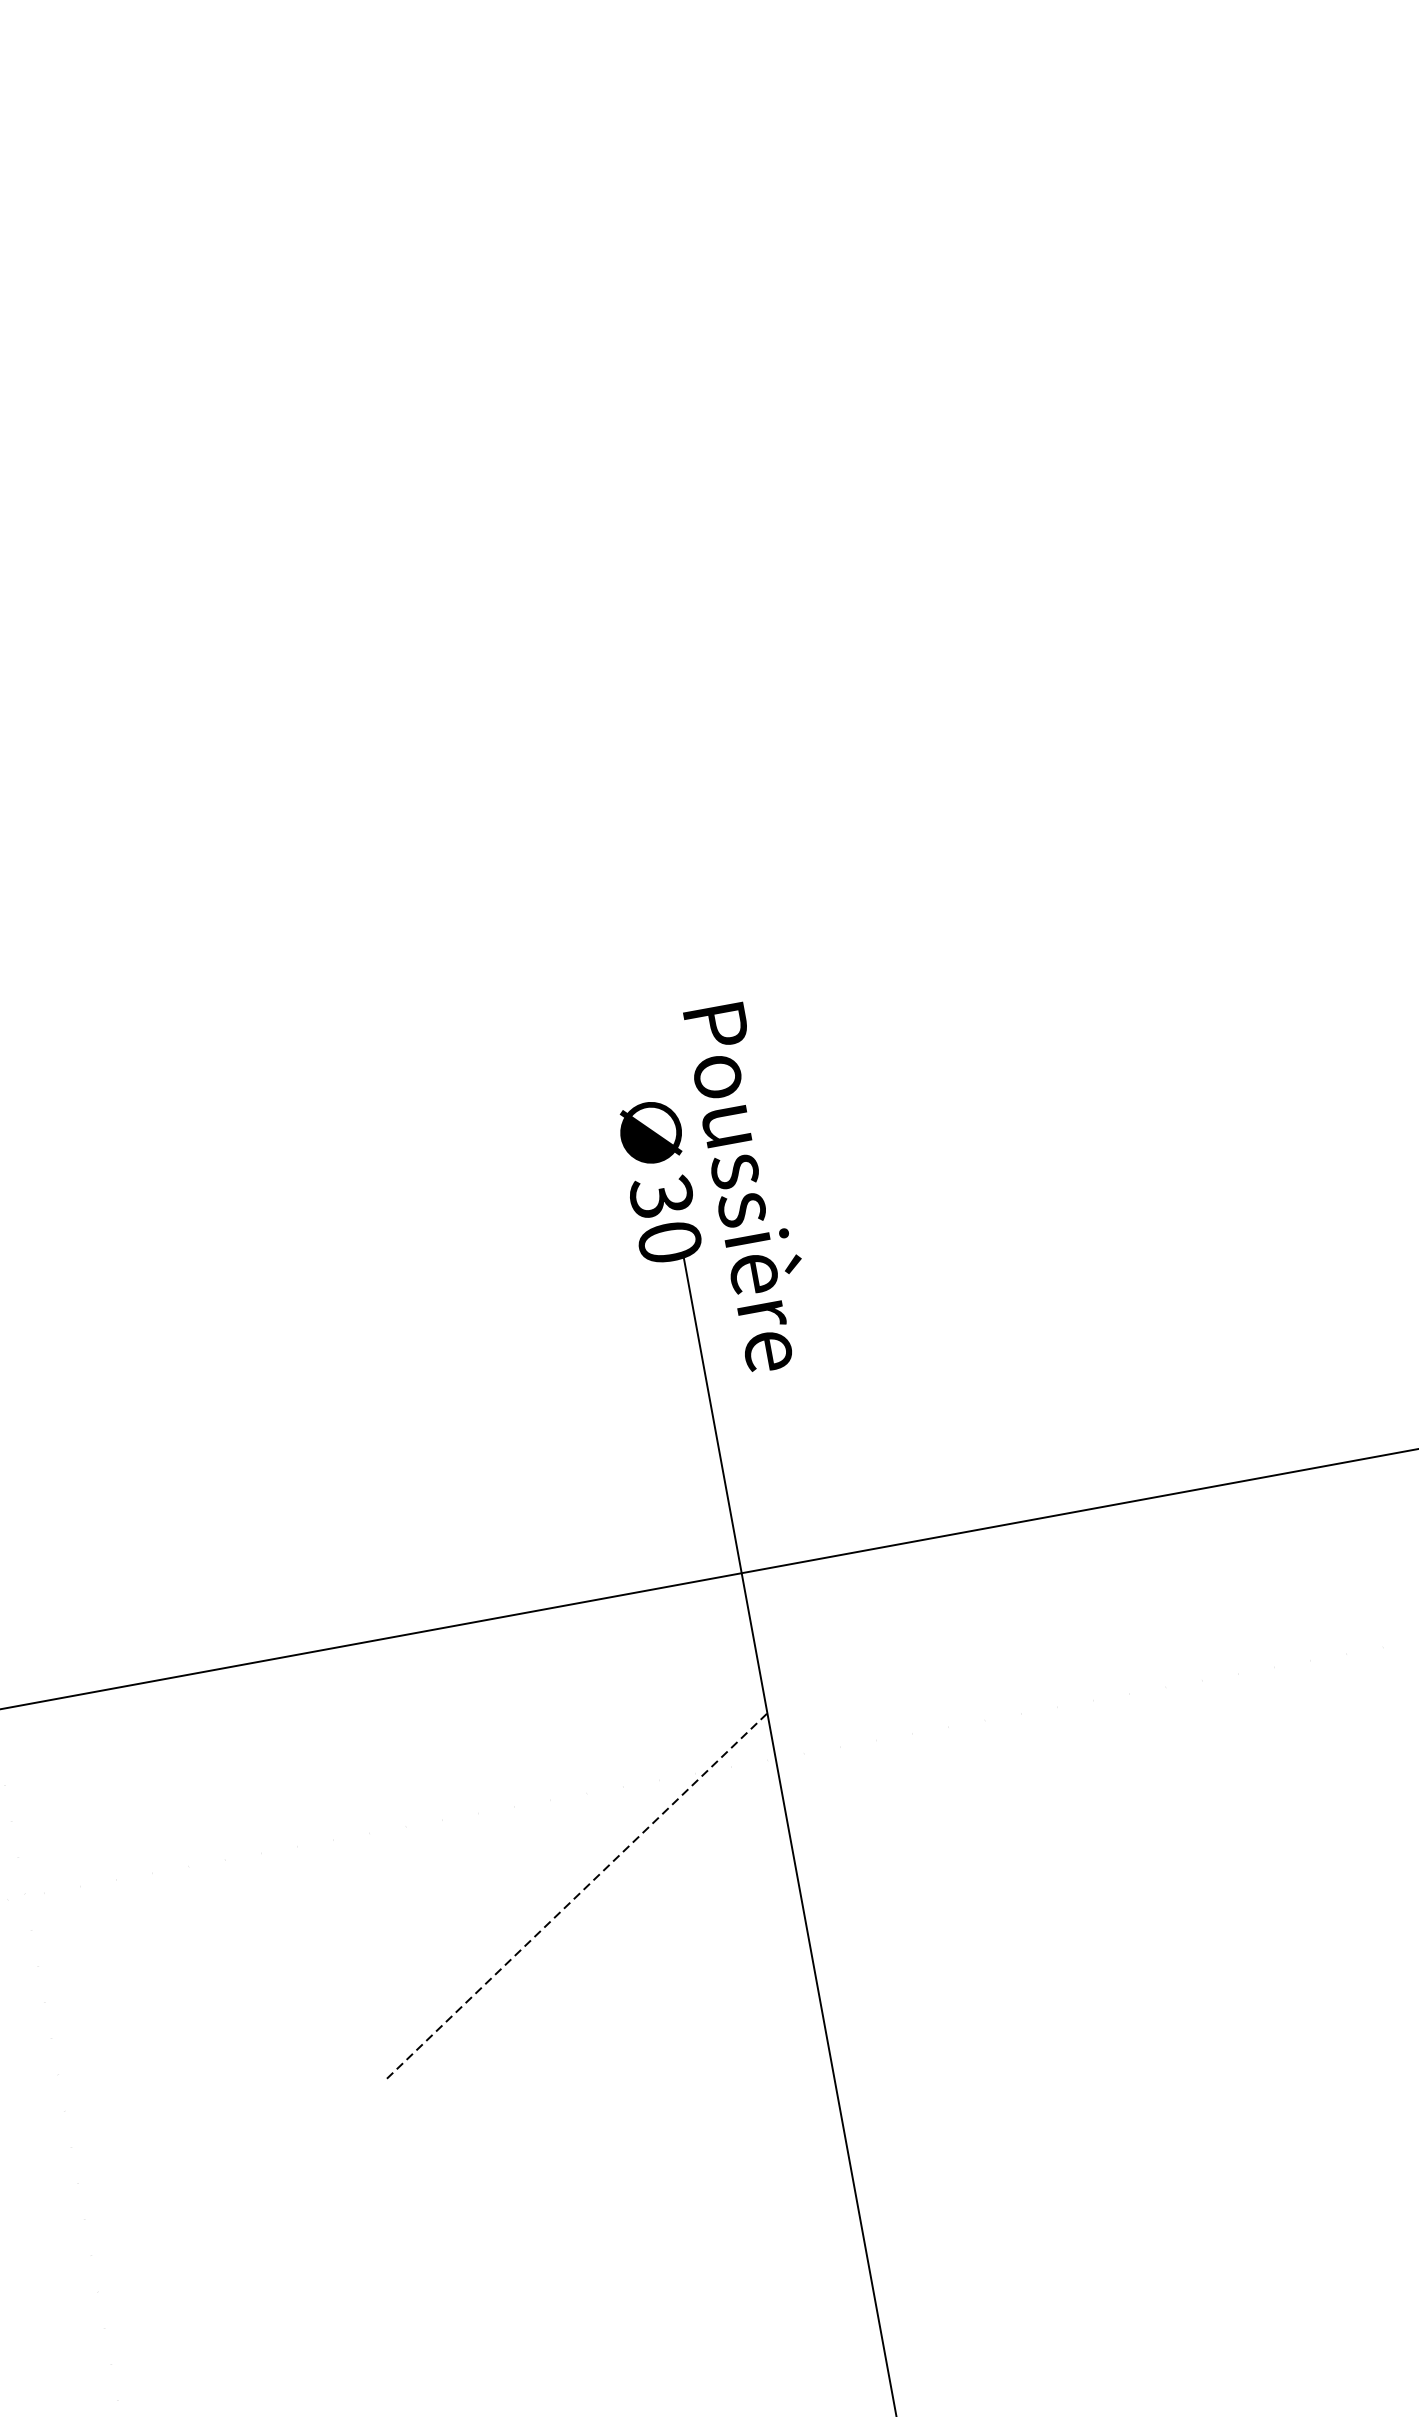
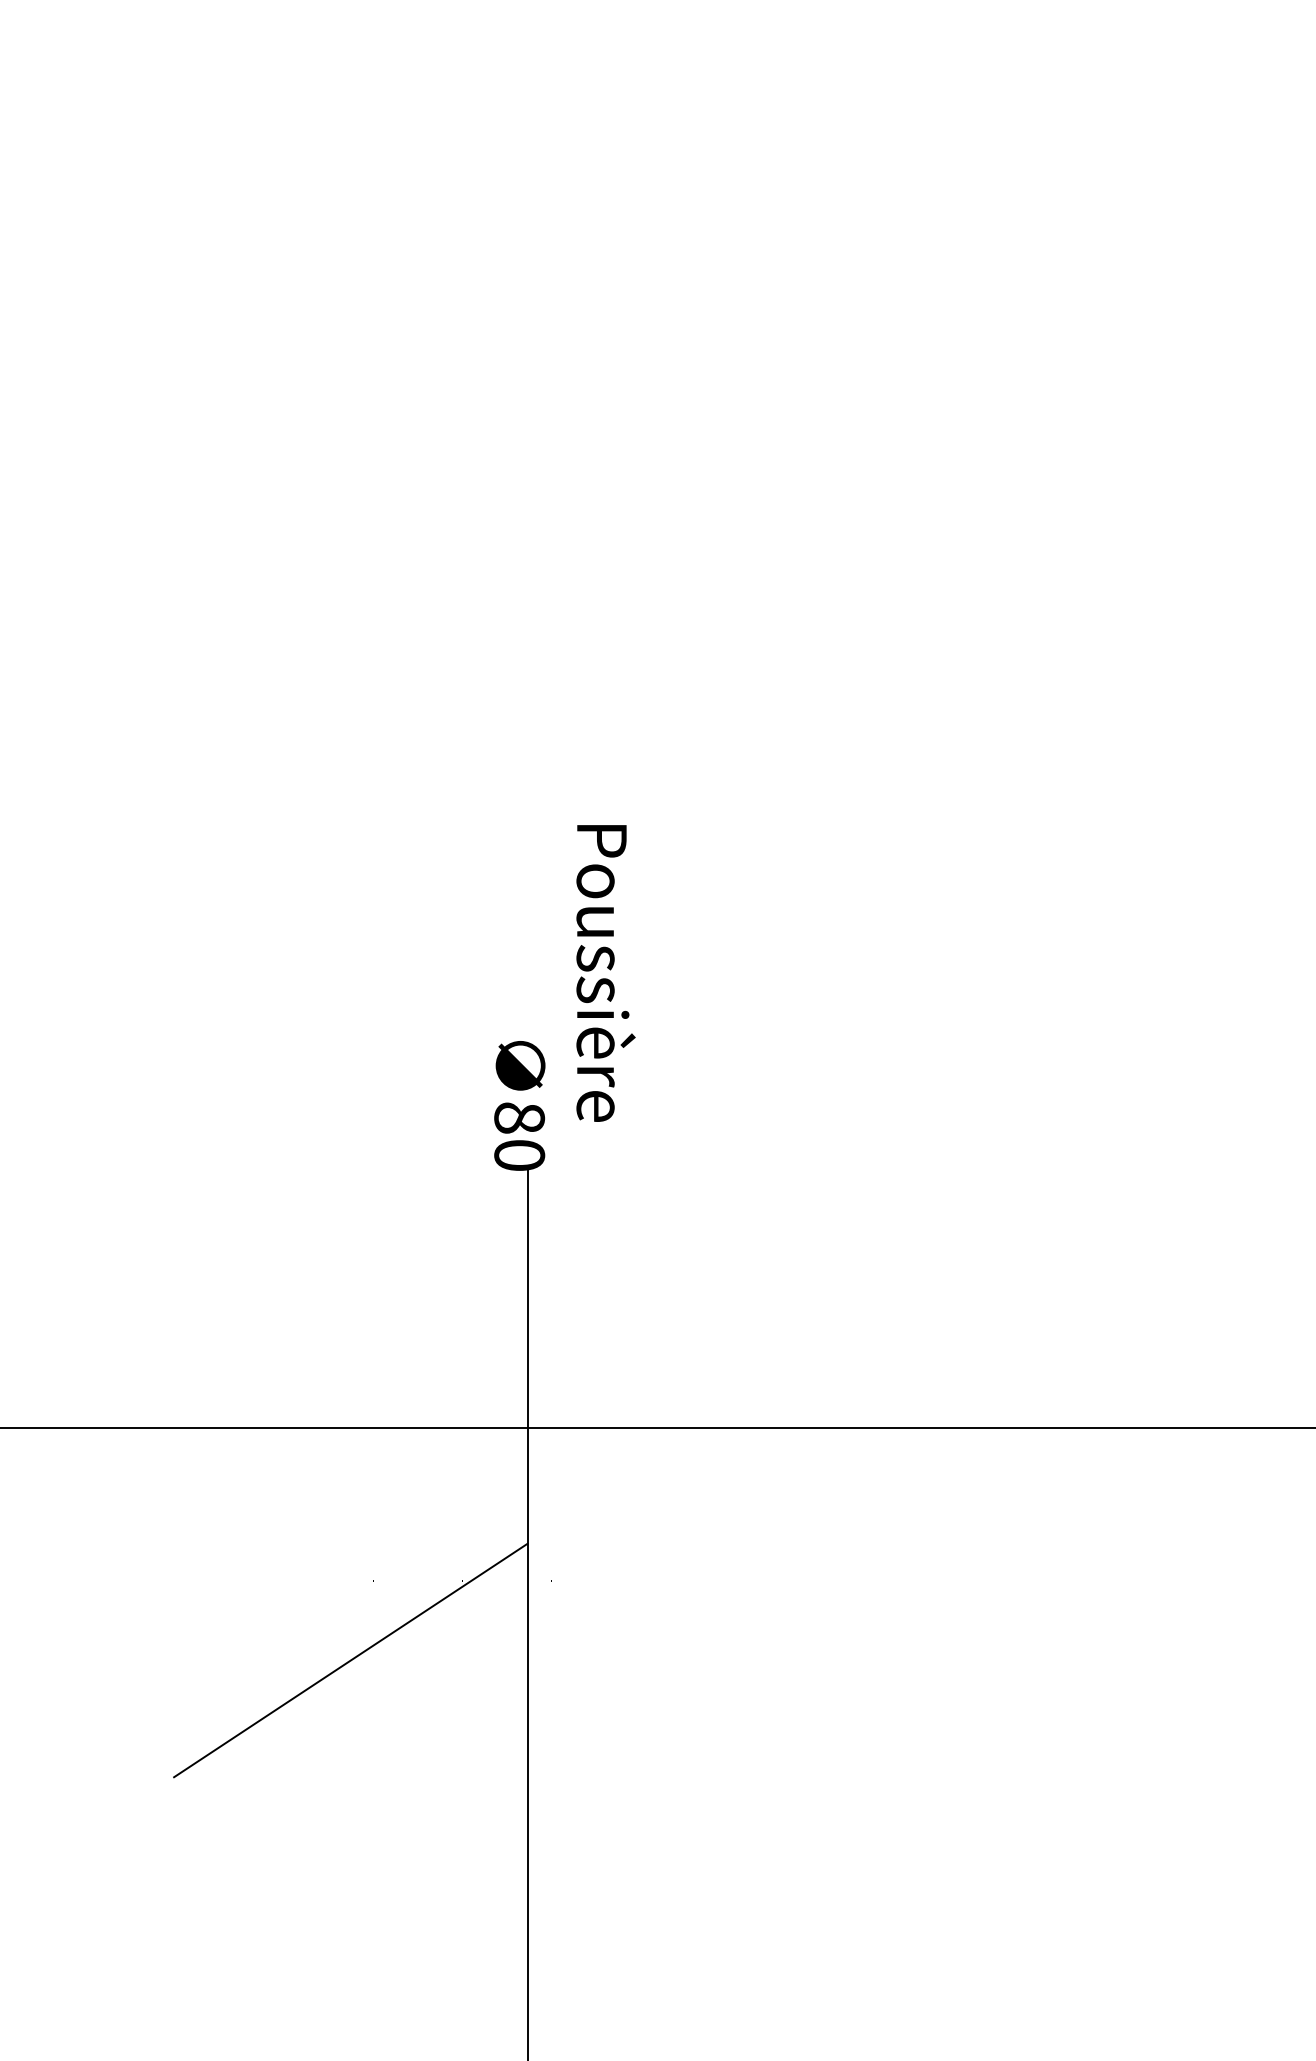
text: (750, 1187) -> (605, 973), moved
text: (661, 1196) -> (519, 1117), 30 -> 80
line: (576, 1896) -> (350, 1660), dashed -> solid

